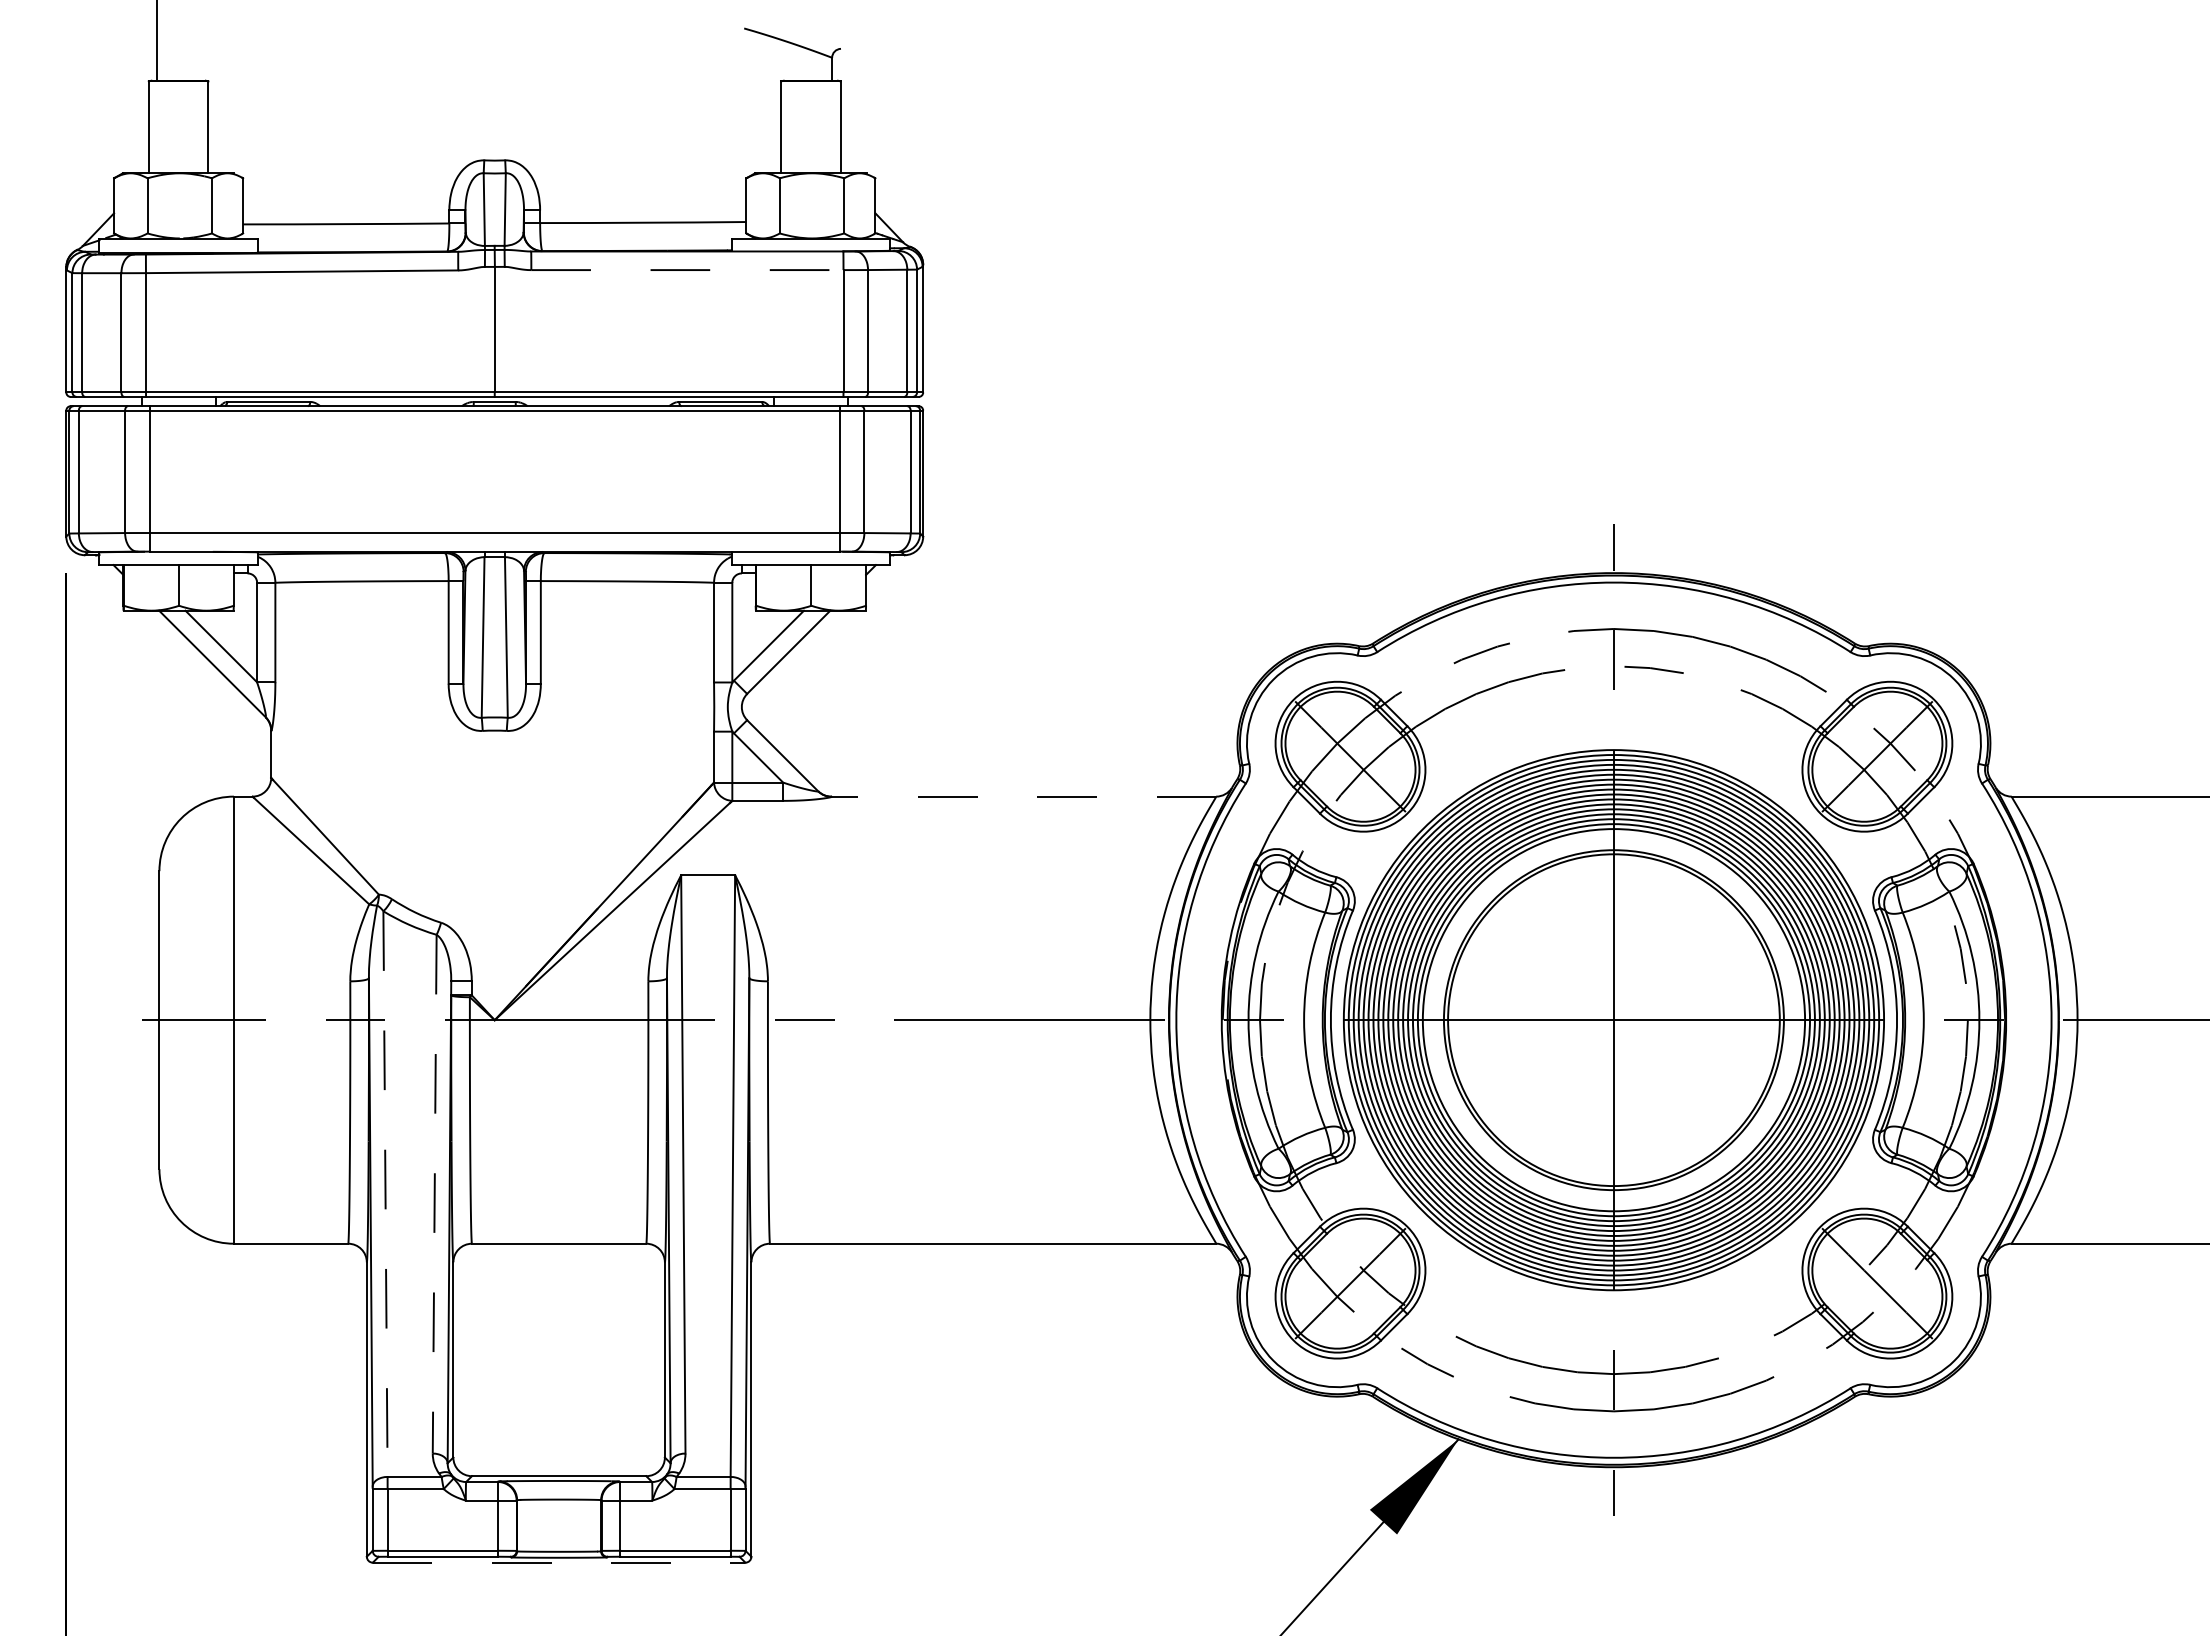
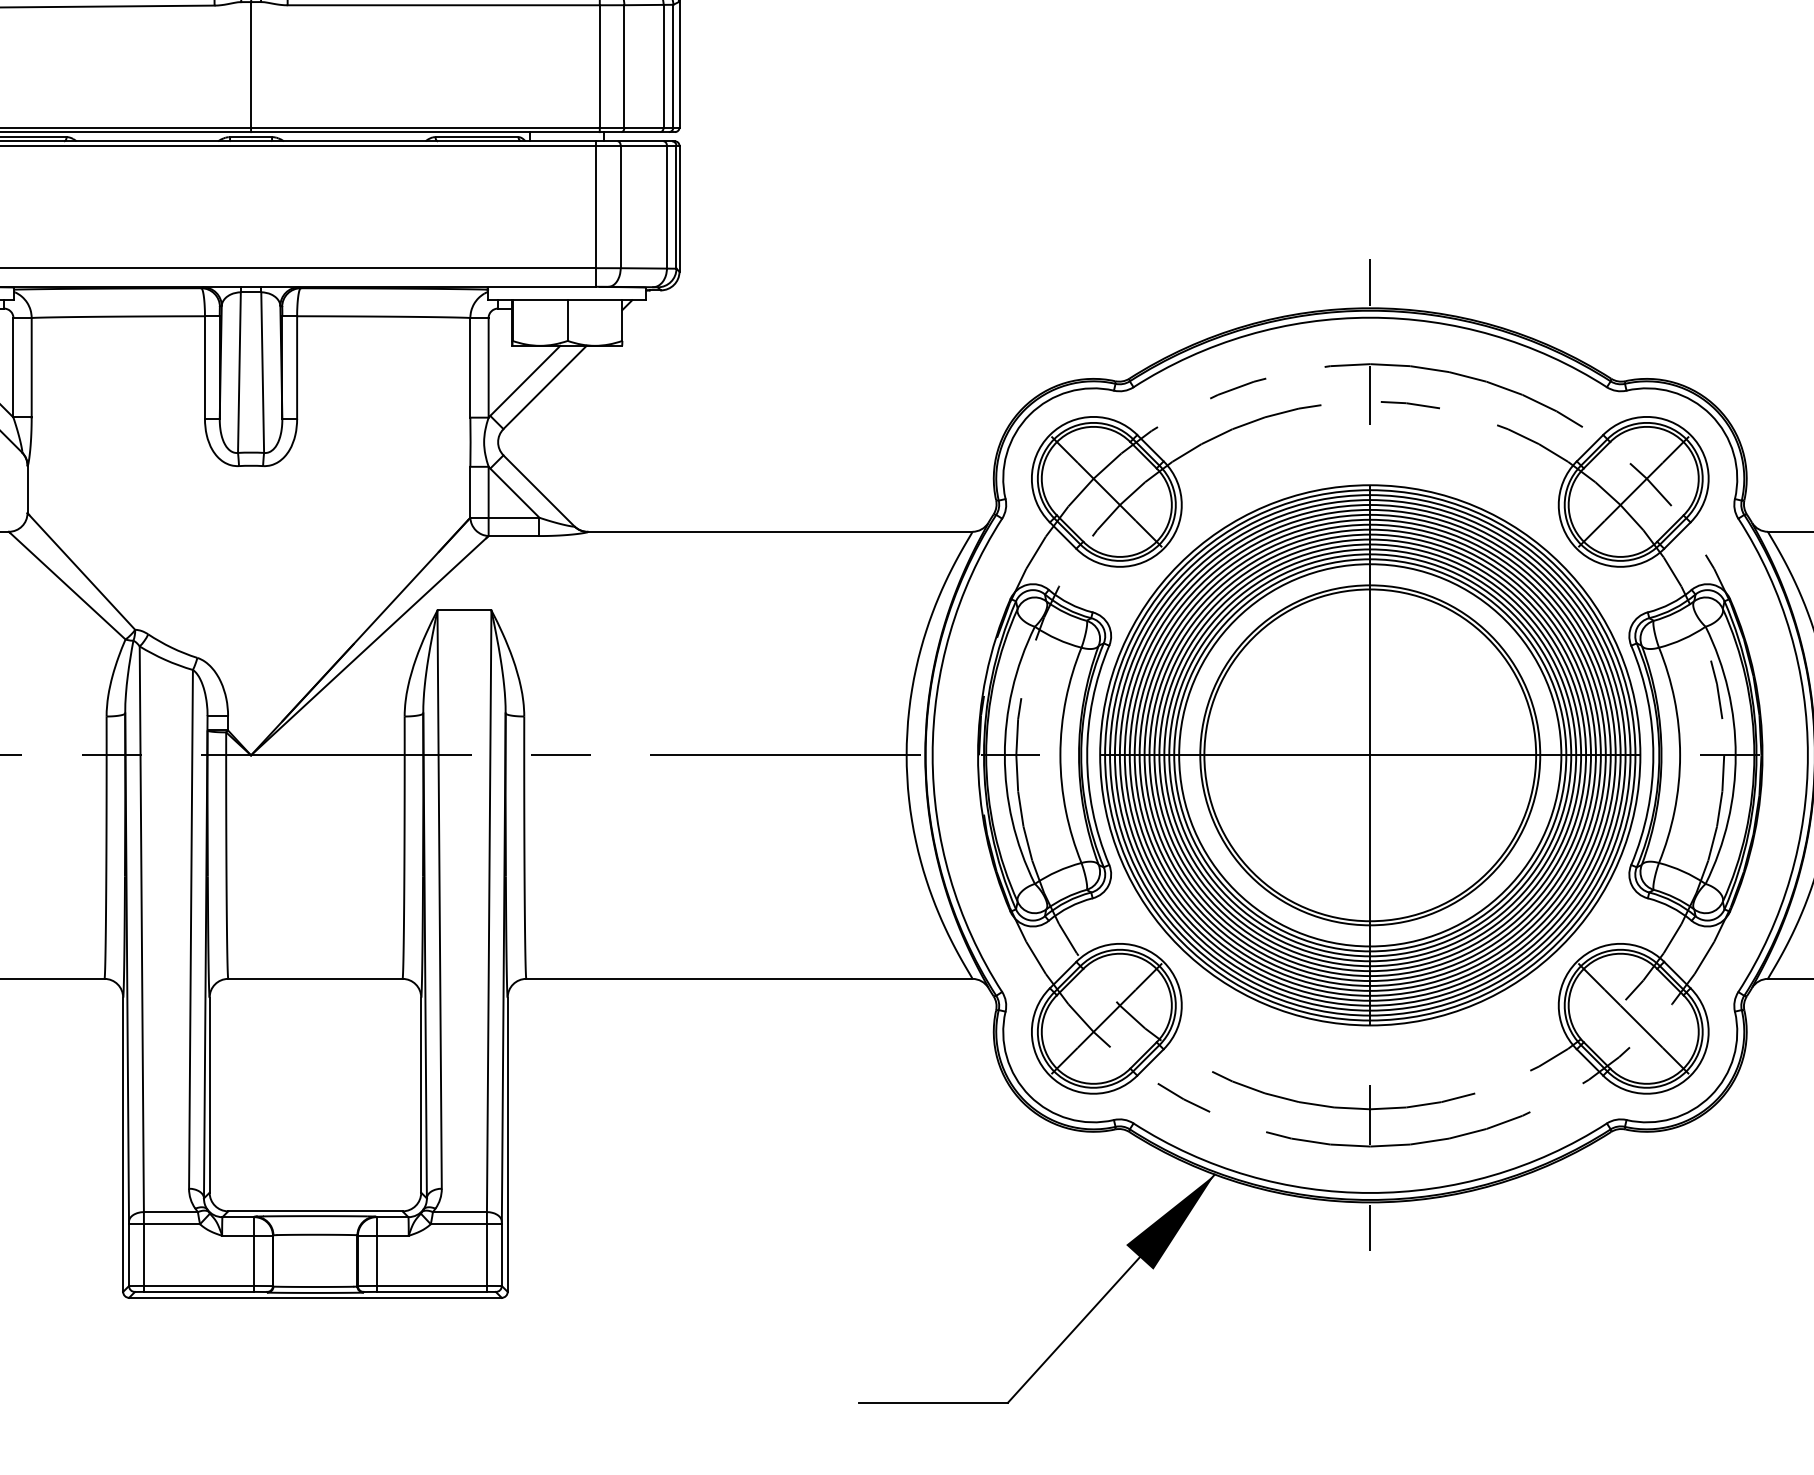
line: (687, 270) -> (443, 5), dashed -> solid
line: (1023, 796) -> (779, 531), dashed -> solid
line: (385, 1194) -> (141, 929), dashed -> solid
line: (434, 1194) -> (190, 929), dashed -> solid
line: (559, 1562) -> (315, 1297), dashed -> solid

